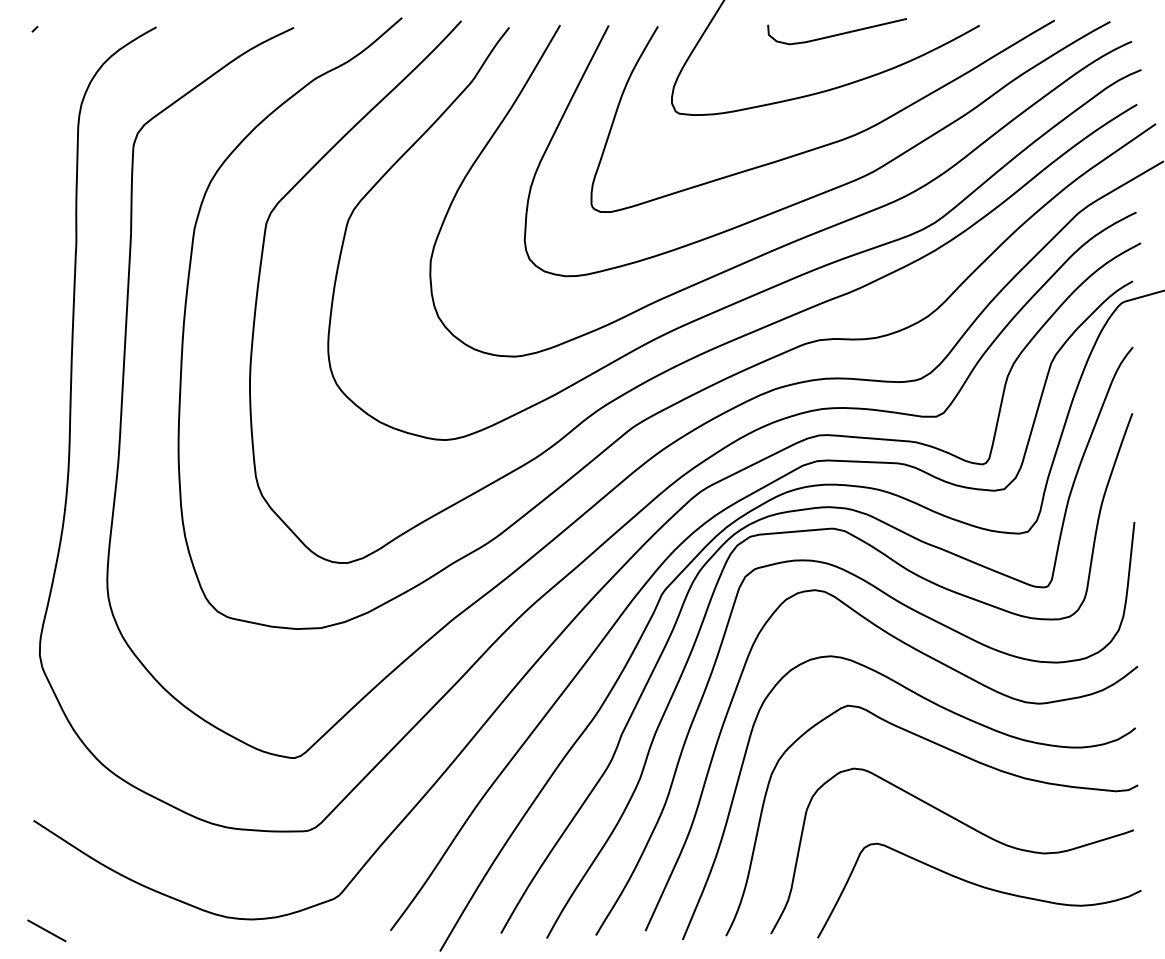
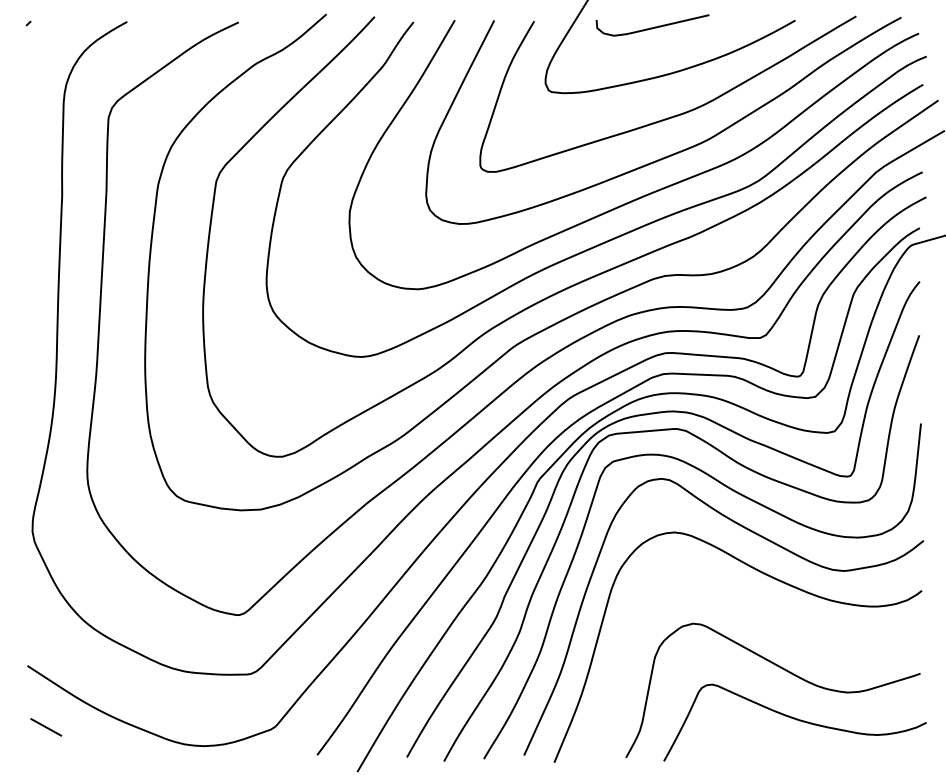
curve: (836, 34) -> (652, 27), moved
curve: (955, 753) -> (775, 611), removed
line: (47, 931) -> (46, 727), moved

